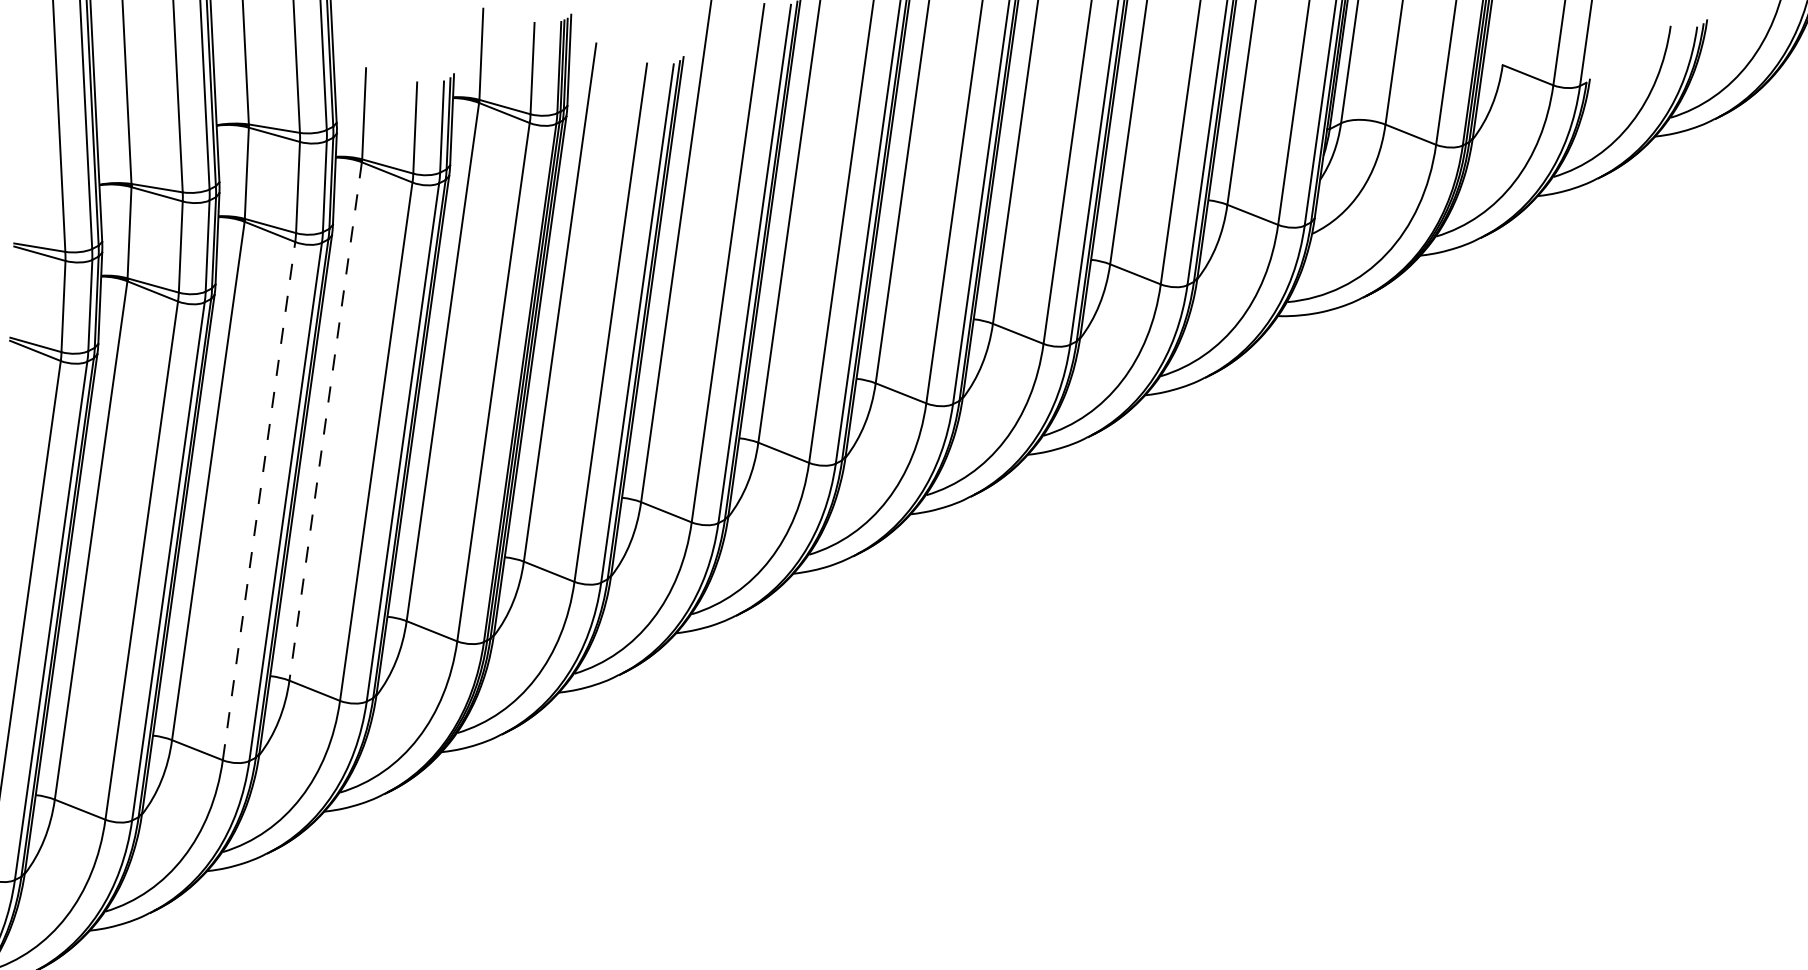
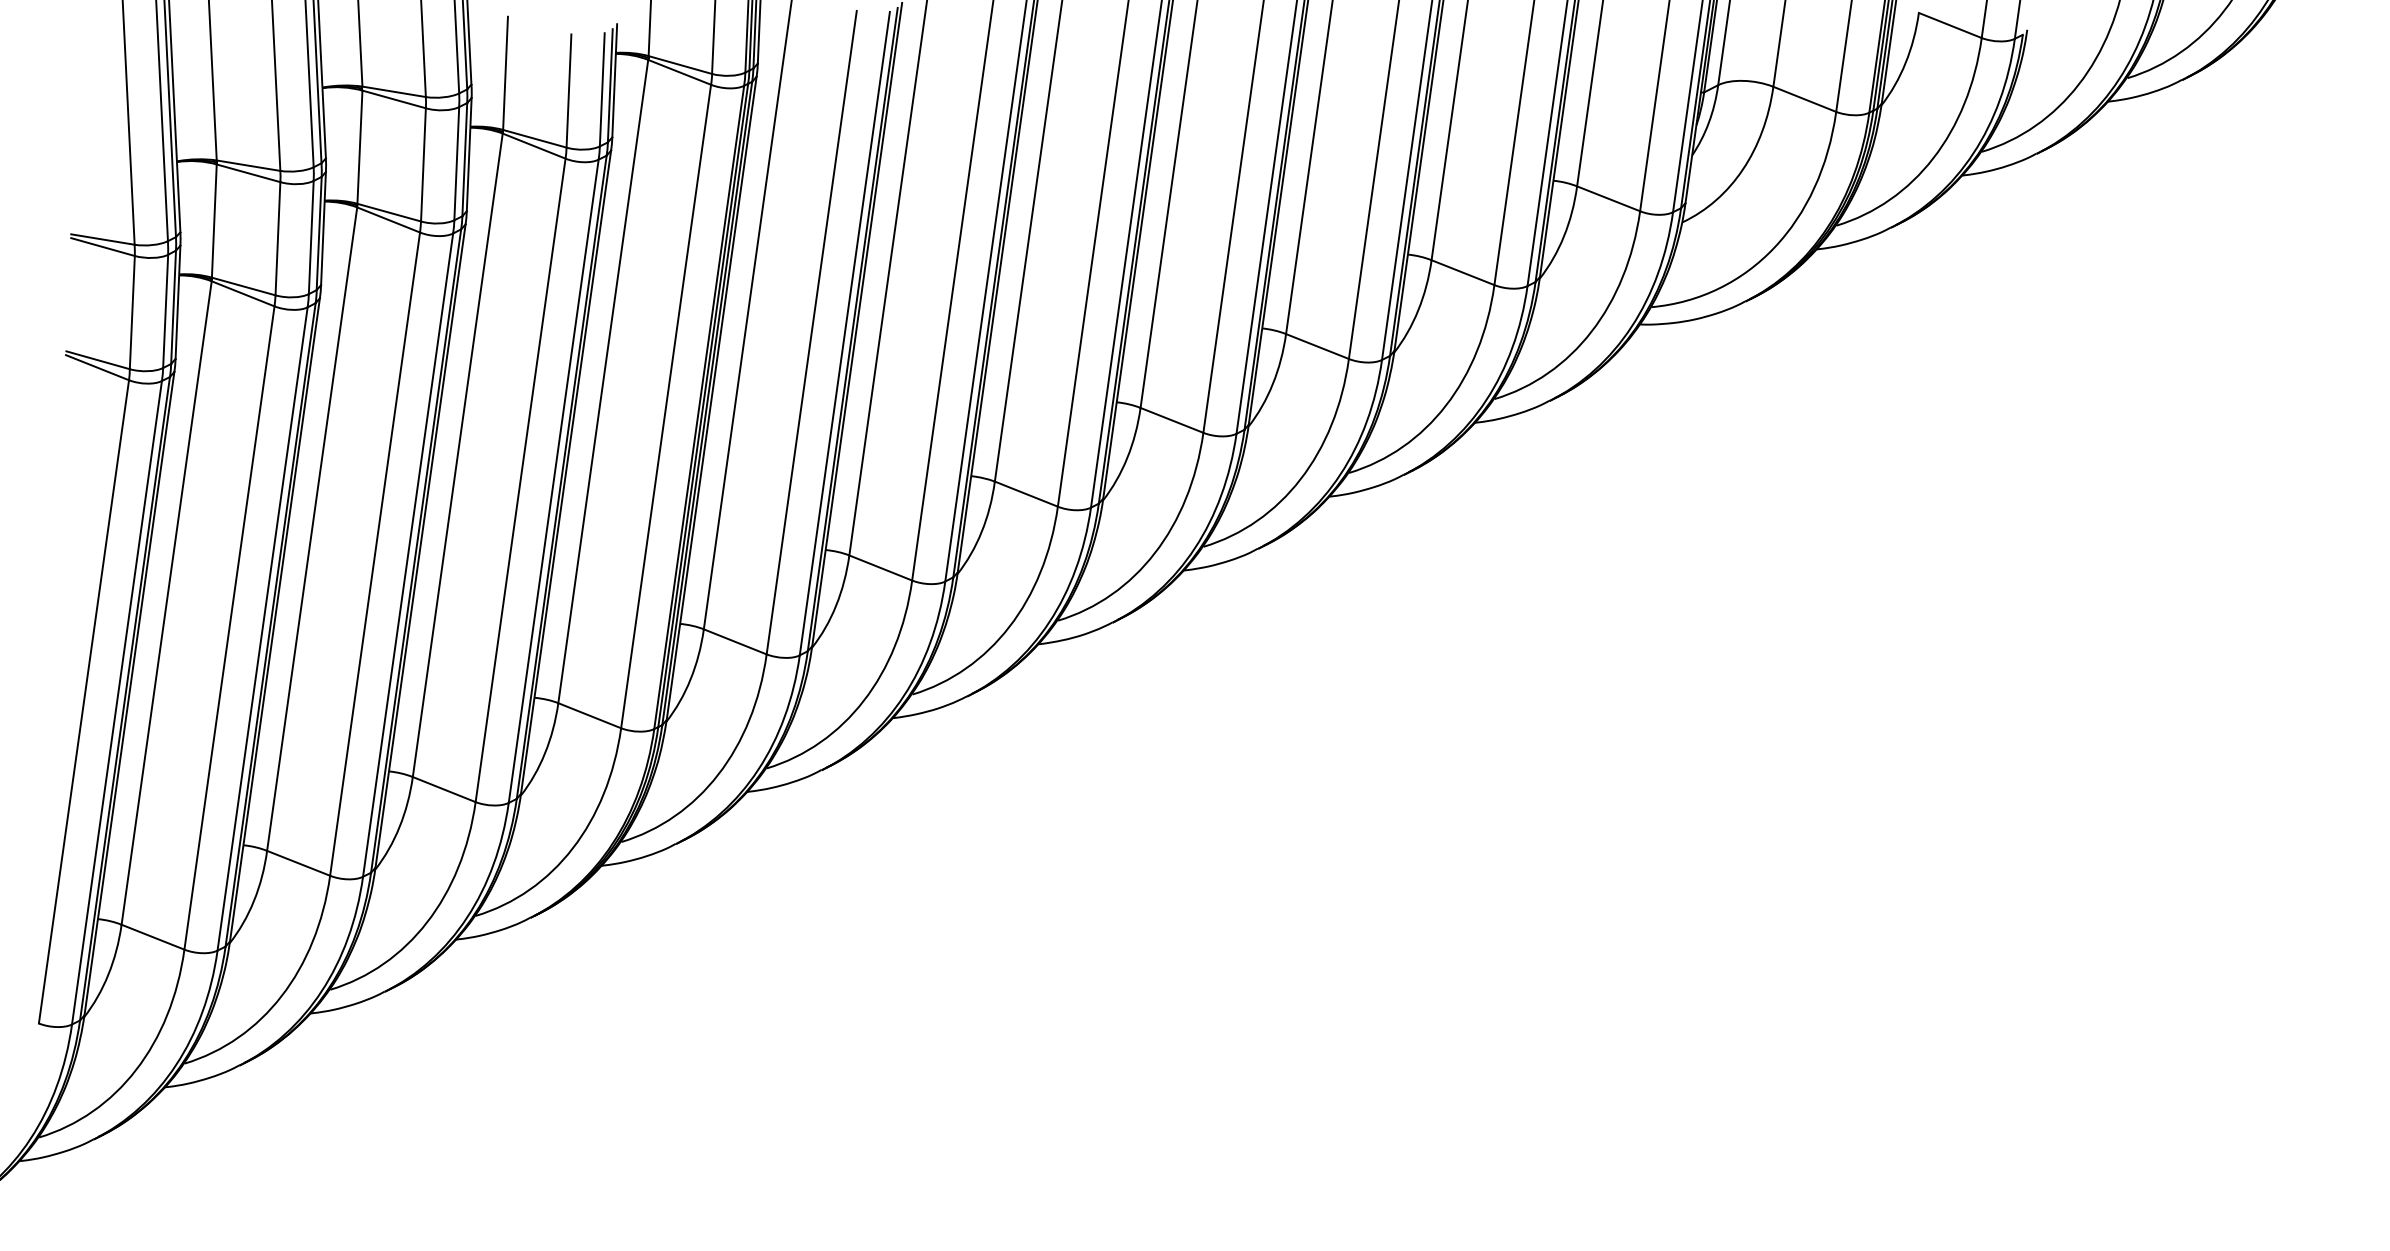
line: (325, 421) -> (457, 455), dashed -> solid
line: (259, 501) -> (375, 554), dashed -> solid

